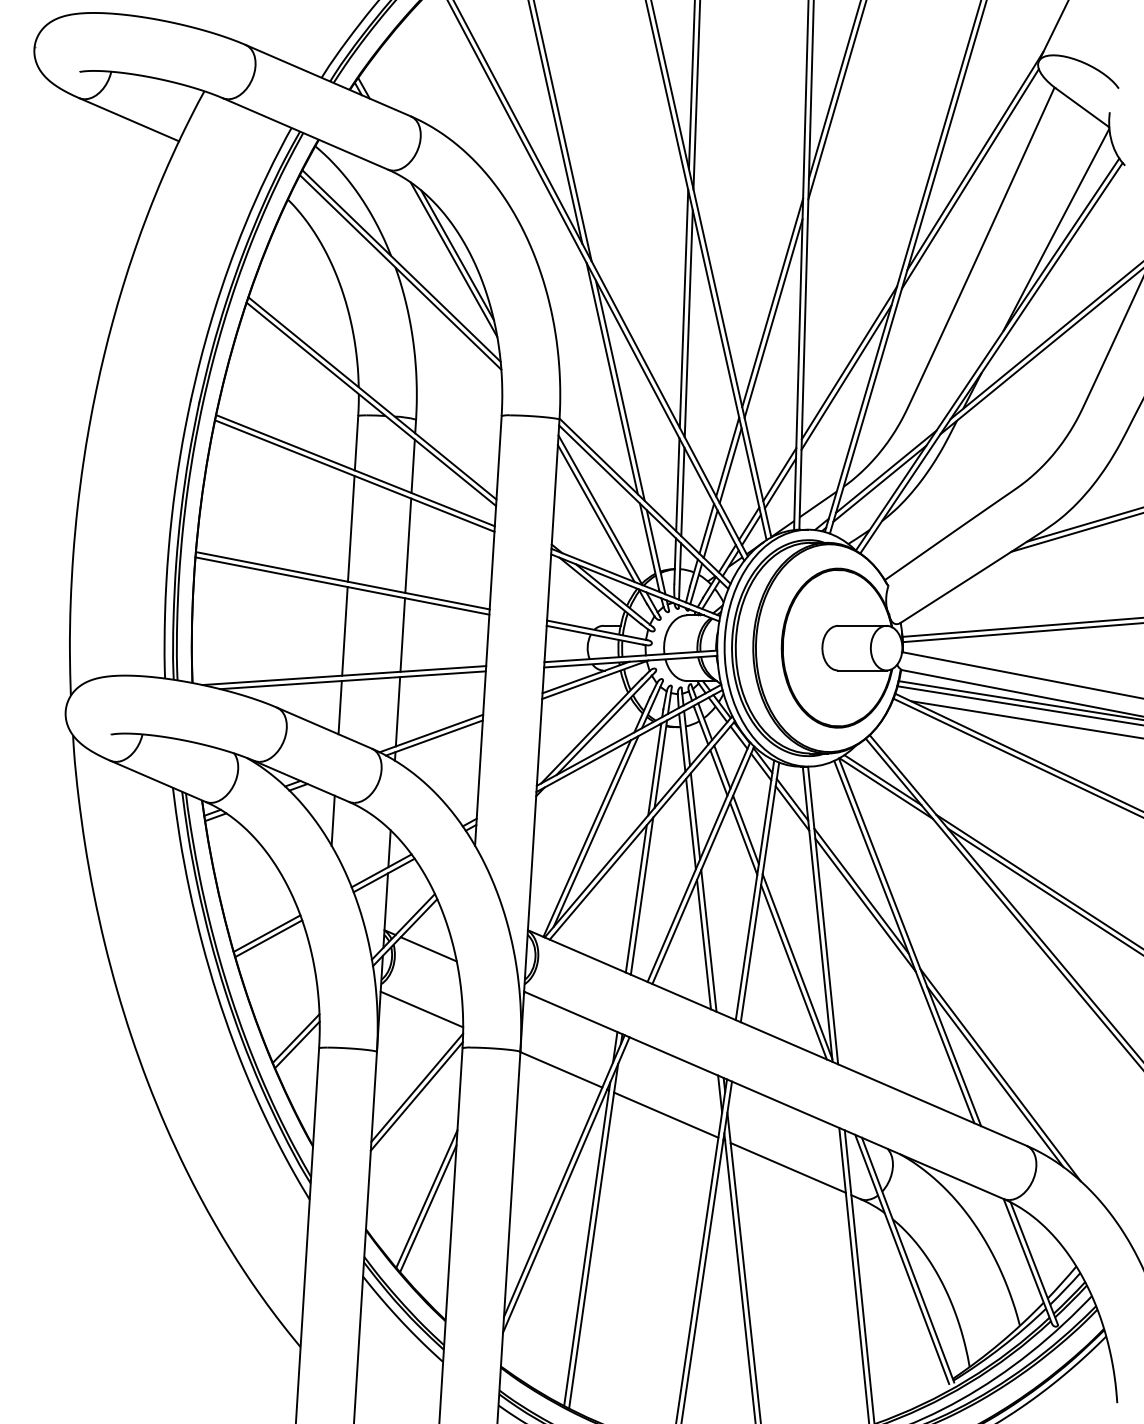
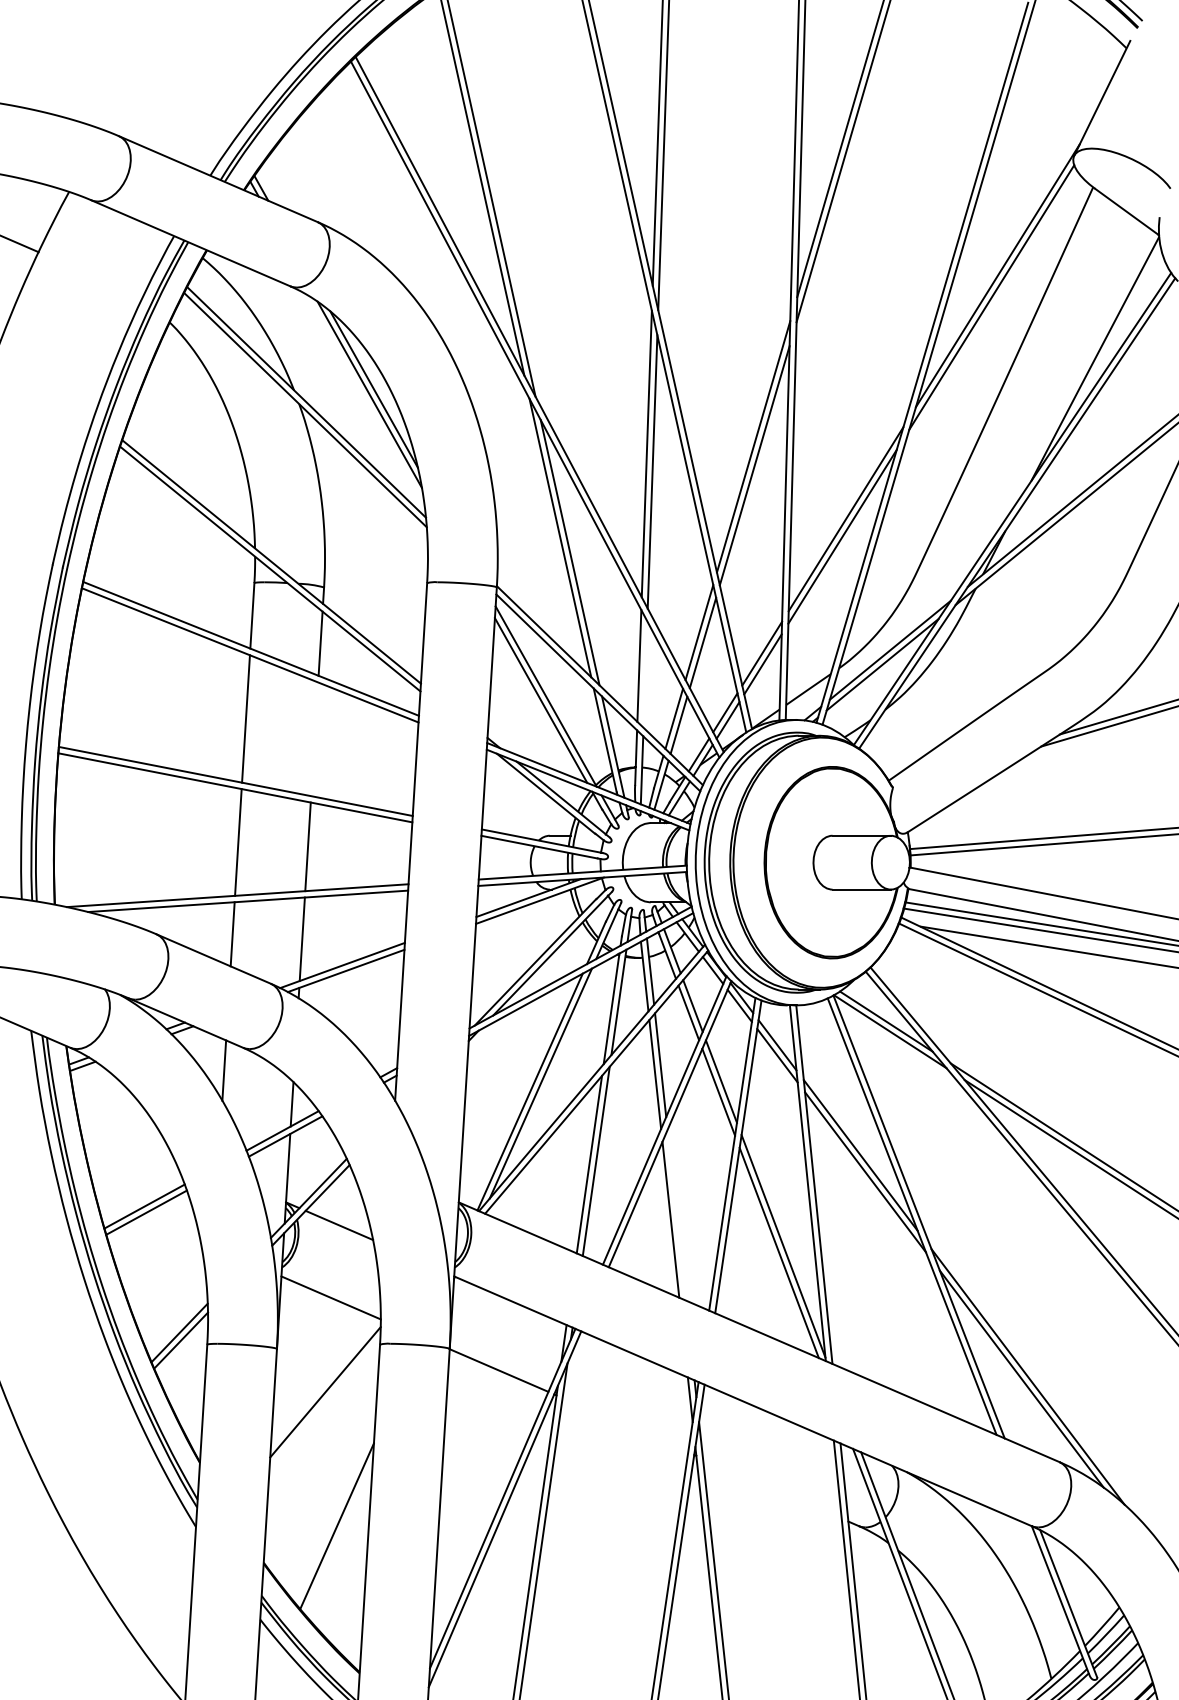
line: (682, 491) -> (644, 673), removed
line: (408, 545) -> (314, 739), removed
line: (708, 940) -> (676, 1214), removed
line: (416, 1096) -> (324, 1402), removed
line: (666, 1114) -> (625, 1424), removed
line: (787, 1167) -> (771, 1488), removed
line: (428, 1208) -> (339, 1537), removed

